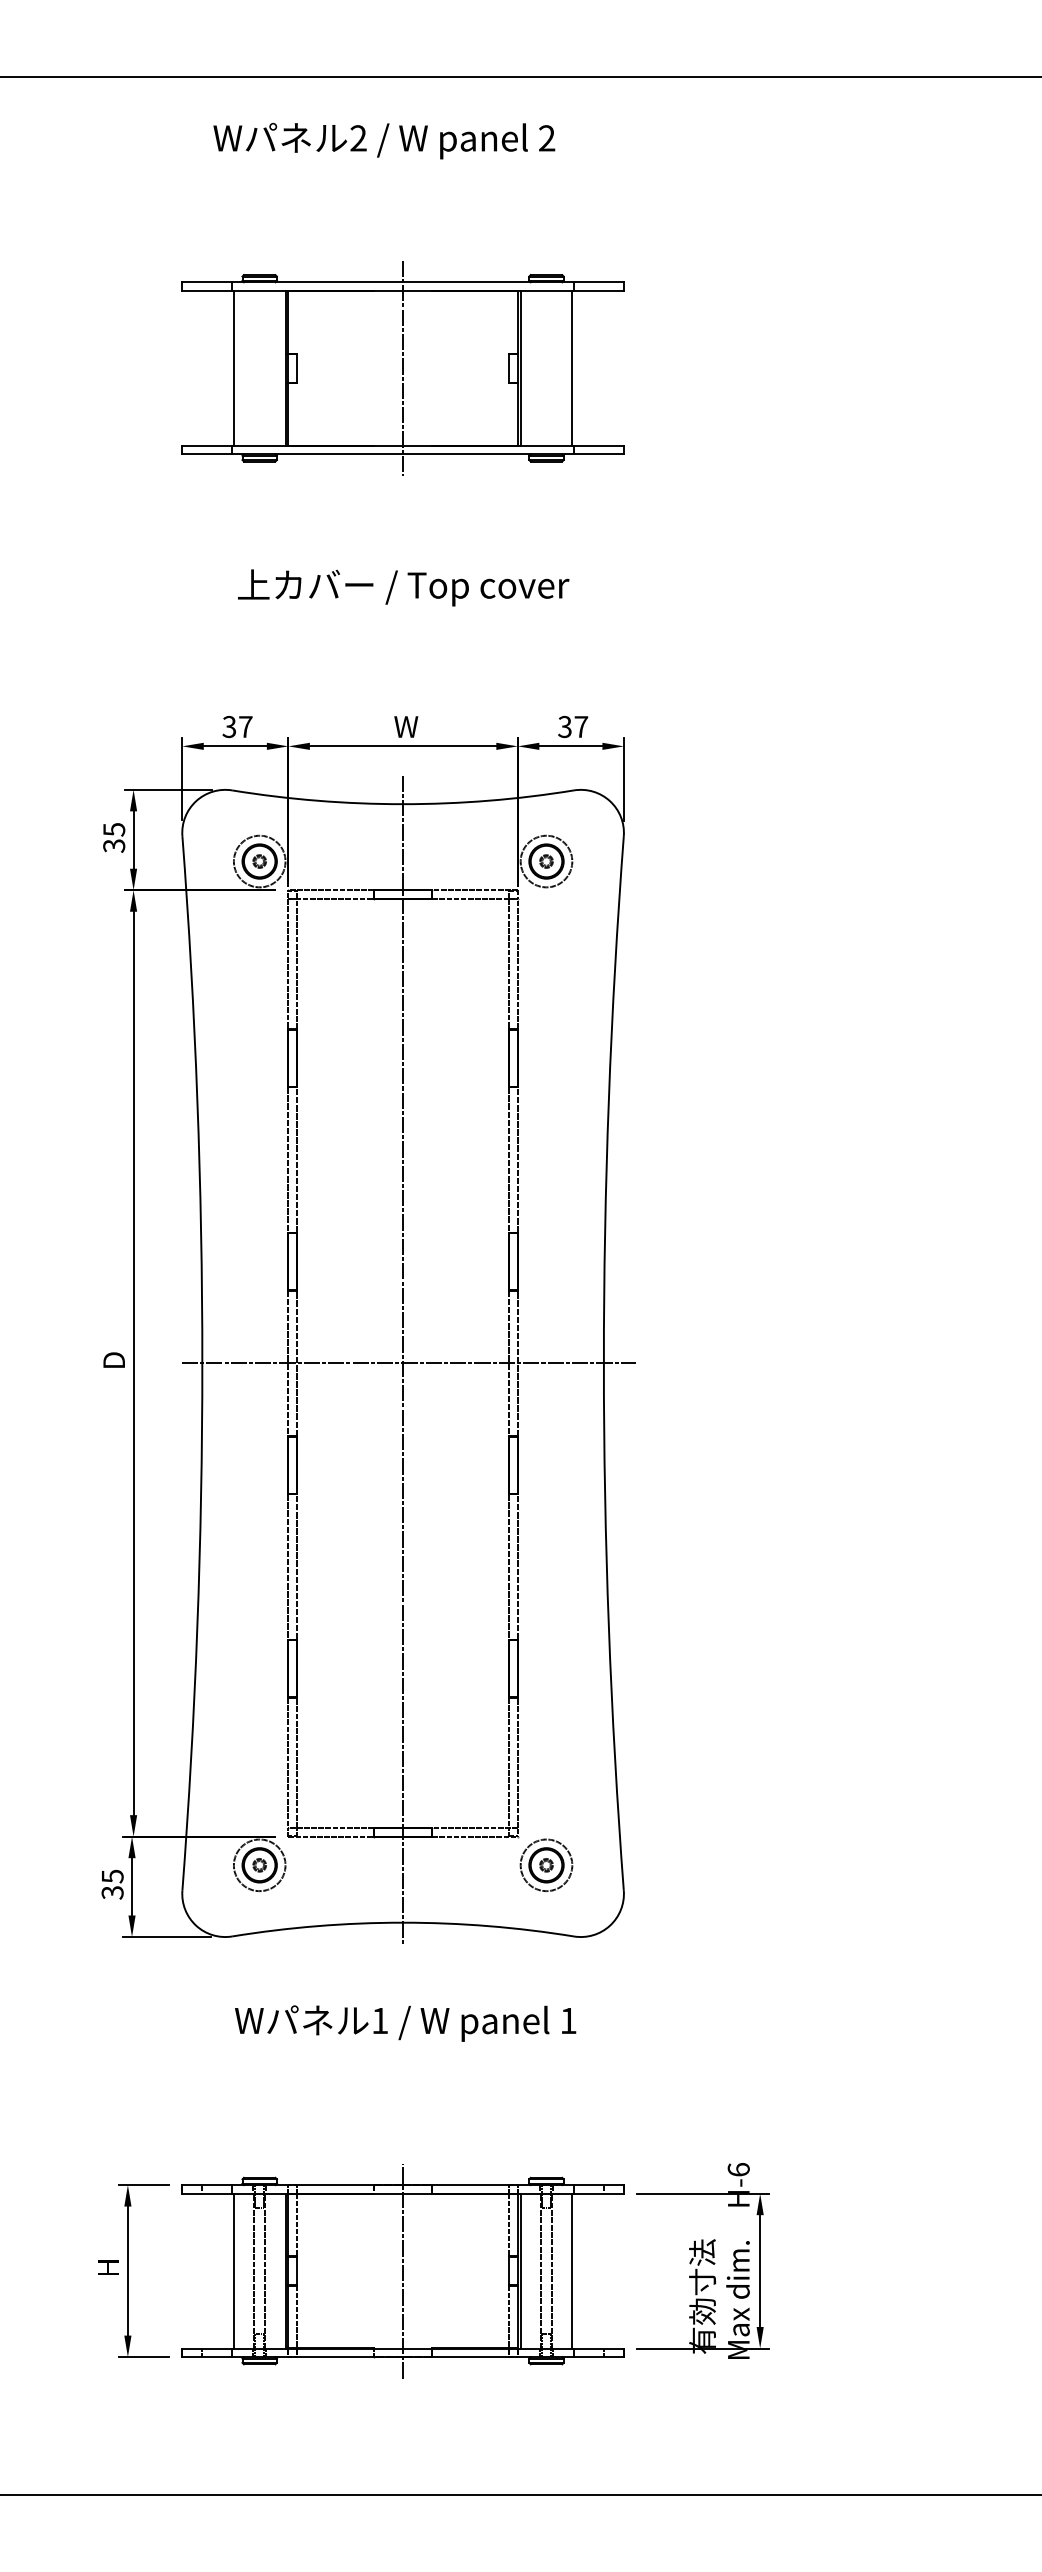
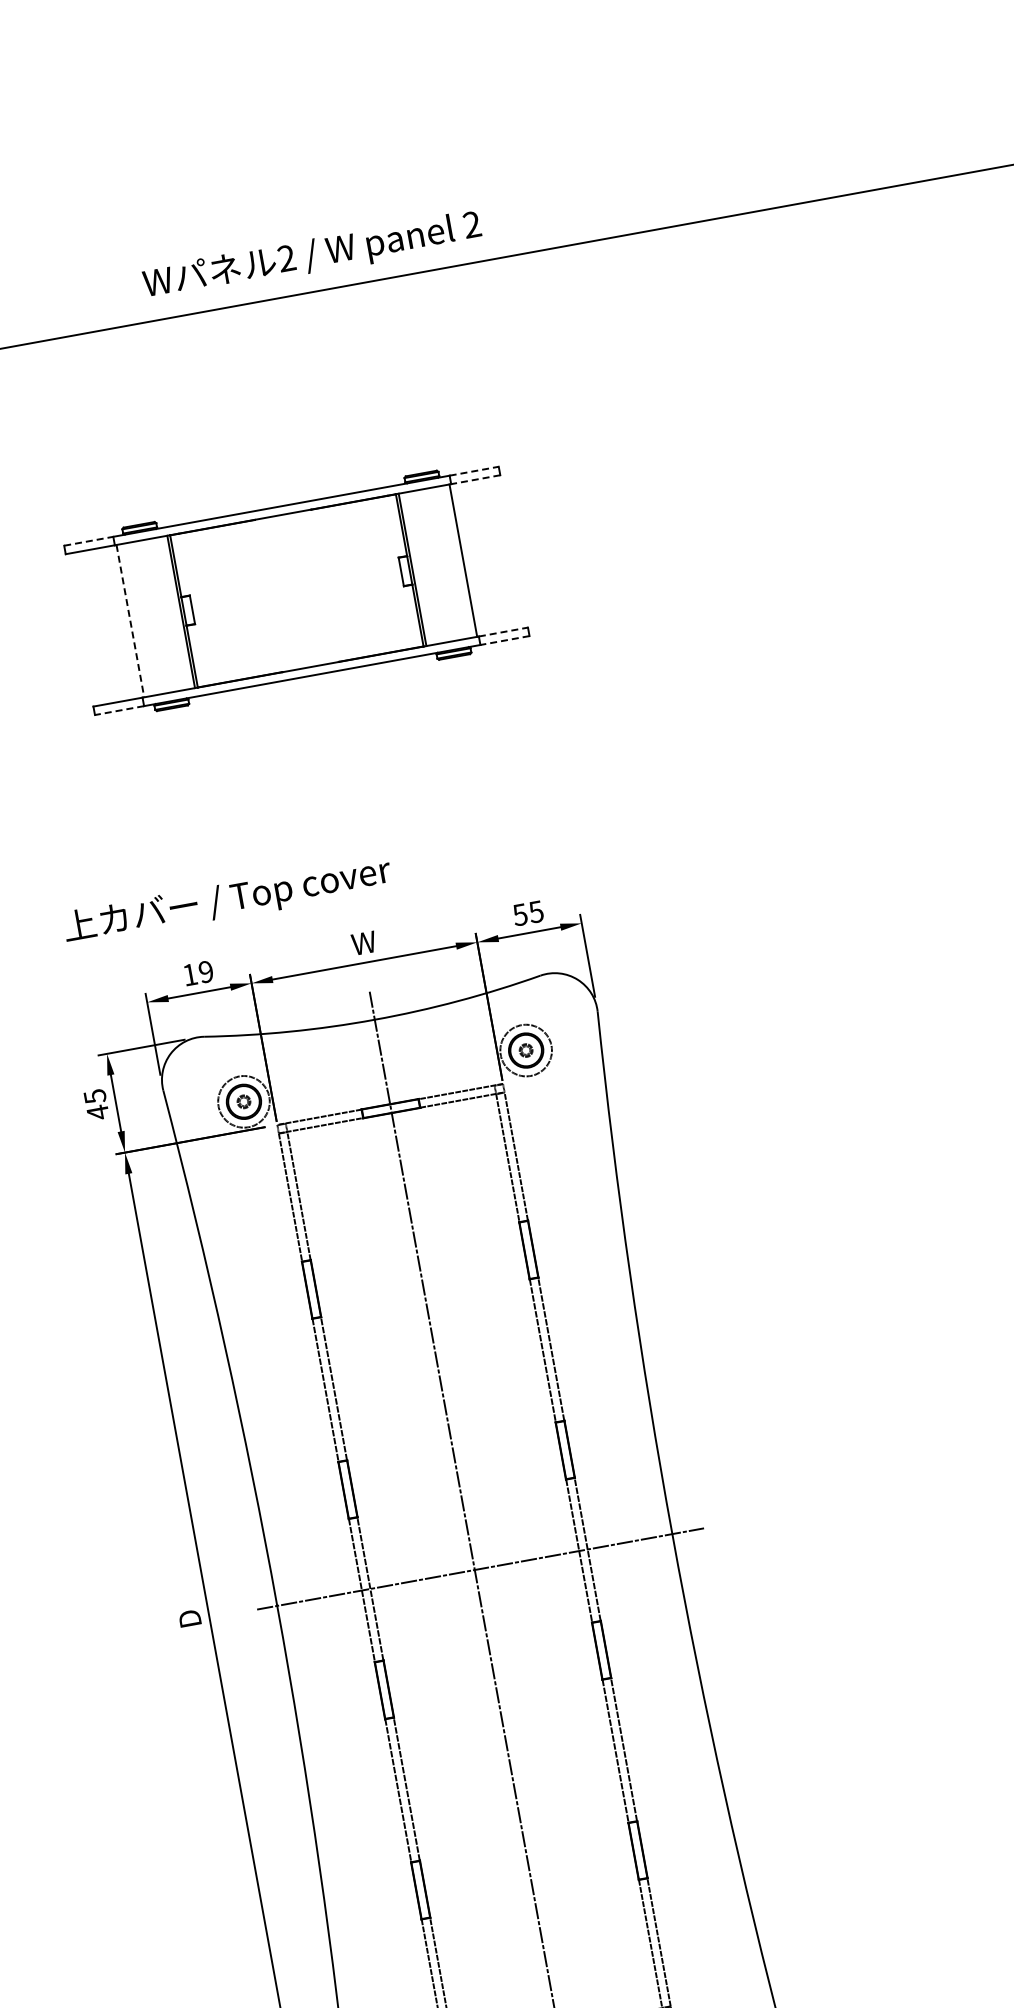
text: (384, 140) -> (312, 255), moved
line: (207, 282) -> (89, 541), solid -> dashed
line: (598, 282) -> (473, 471), solid -> dashed
line: (598, 290) -> (475, 479), solid -> dashed
line: (403, 367) -> (297, 590), removed
line: (233, 368) -> (130, 621), solid -> dashed
line: (598, 445) -> (502, 631), solid -> dashed
line: (207, 454) -> (119, 710), solid -> dashed
line: (598, 454) -> (504, 640), solid -> dashed
text: (403, 587) -> (227, 900), moved
text: (237, 726) -> (197, 972), 37 -> 19
text: (573, 726) -> (528, 912), 37 -> 55
text: (114, 845) -> (98, 1112), 35 -> 45

